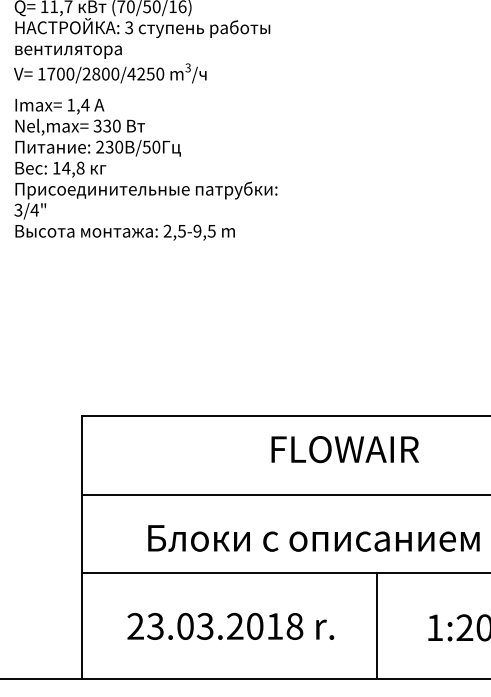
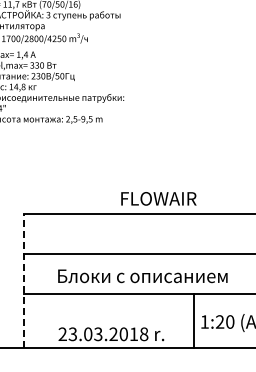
text: (344, 448) -> (158, 198), moved
line: (82, 546) -> (24, 280), solid -> dashed
line: (377, 624) -> (194, 320), moved
text: (231, 626) -> (111, 334), moved

